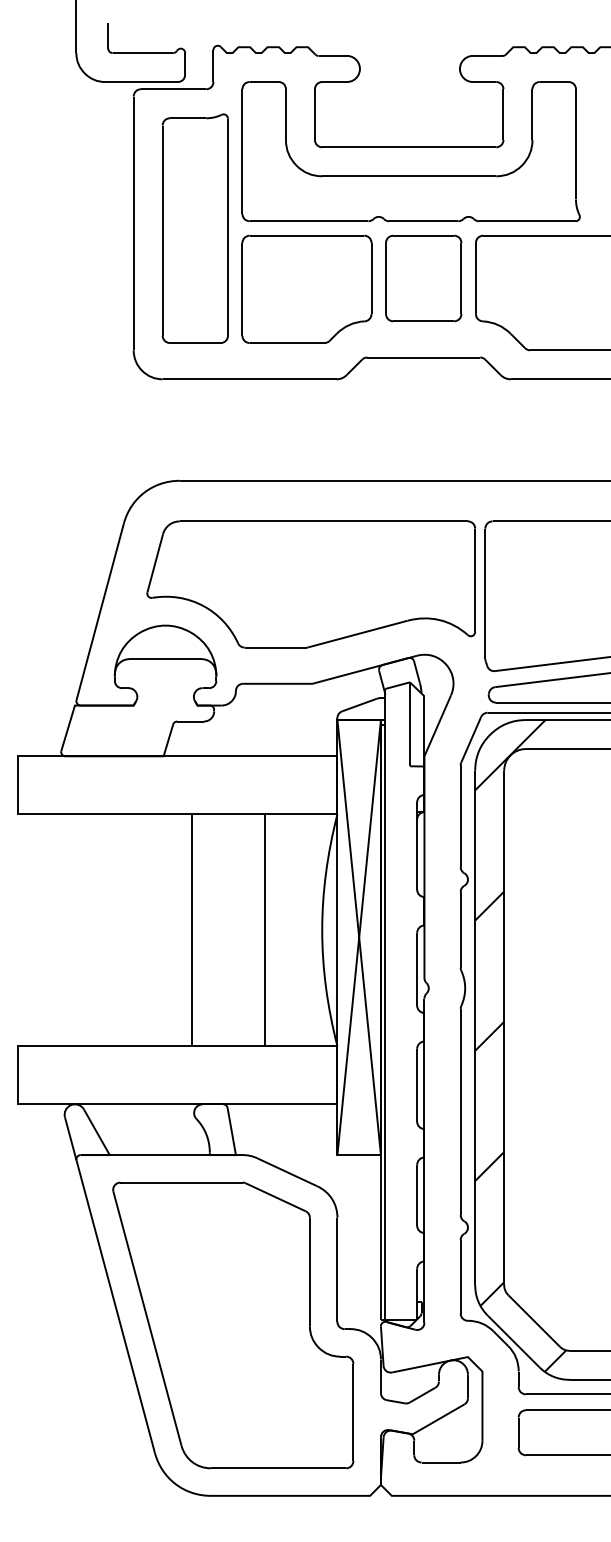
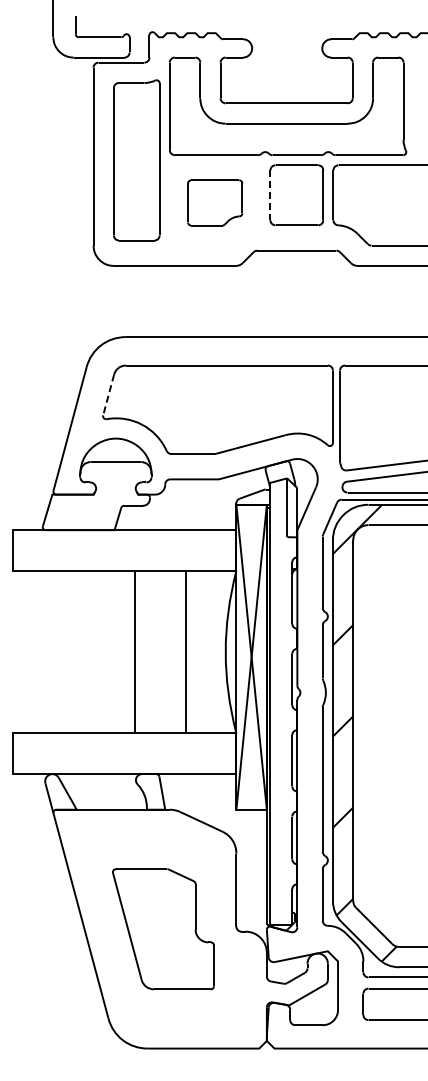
line: (386, 278) -> (270, 195), solid -> dashed
part: (307, 288) -> (215, 202), size x0.6
line: (154, 564) -> (108, 395), solid -> dashed
part: (233, 1325) -> (163, 929), size x0.6

